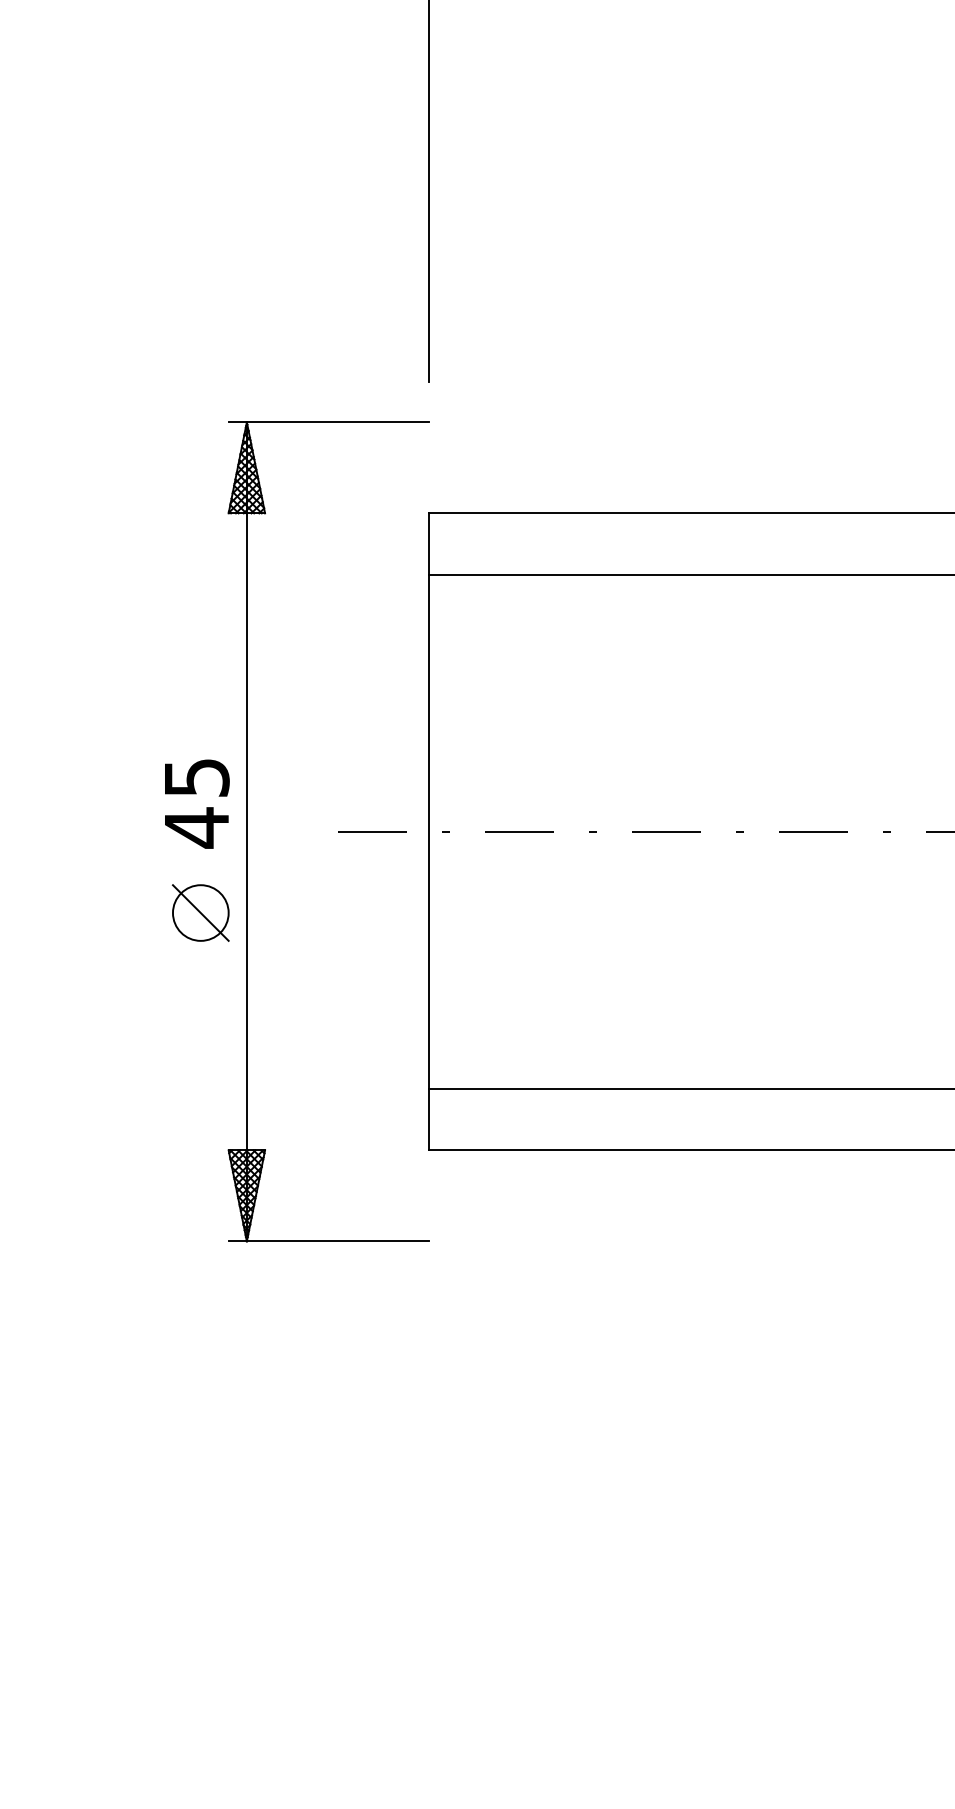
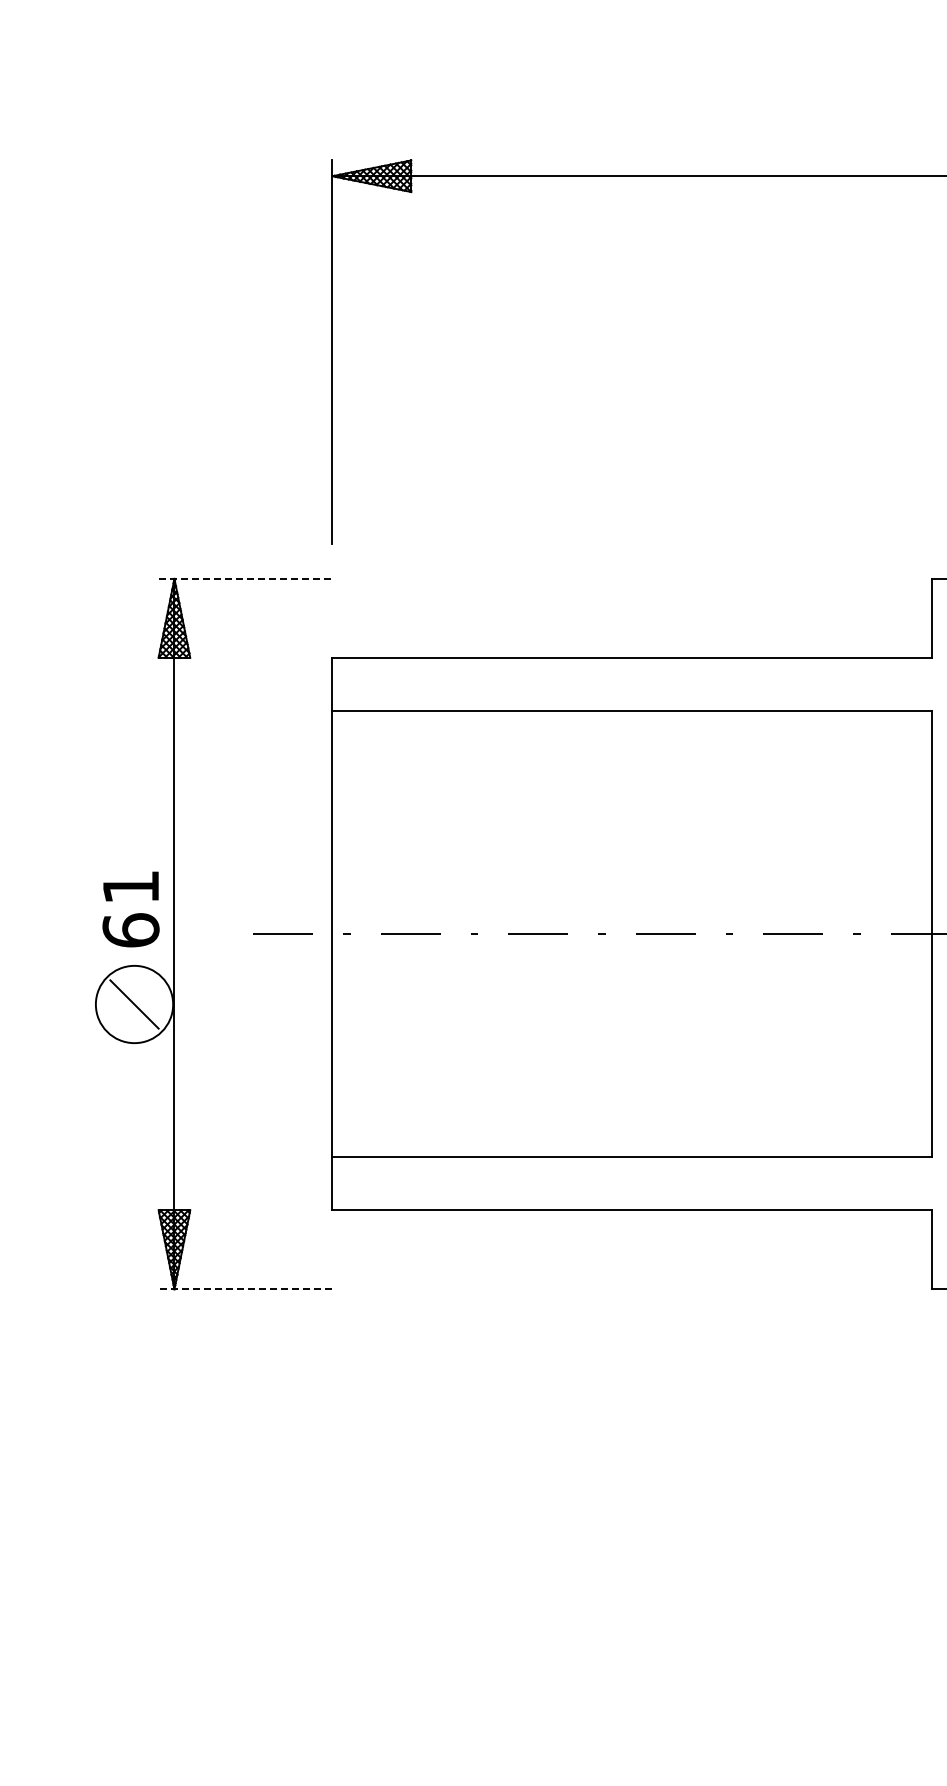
line: (328, 421) -> (245, 578), solid -> dashed
text: (196, 803) -> (130, 909), 45 -> 61
circle: (200, 913) -> (134, 1004), size x1.6
line: (328, 1241) -> (245, 1289), solid -> dashed

